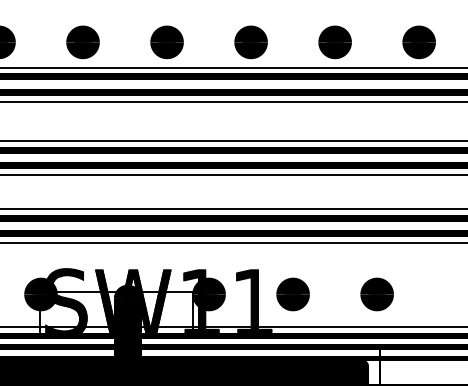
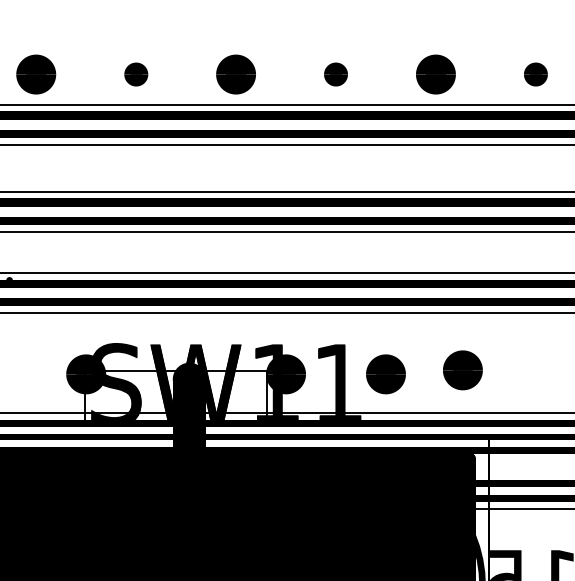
part: (83, 42) -> (136, 74), size x0.6
part: (250, 42) -> (335, 74), size x0.6
part: (418, 42) -> (535, 74), size x0.6
part: (376, 294) -> (462, 370), moved

